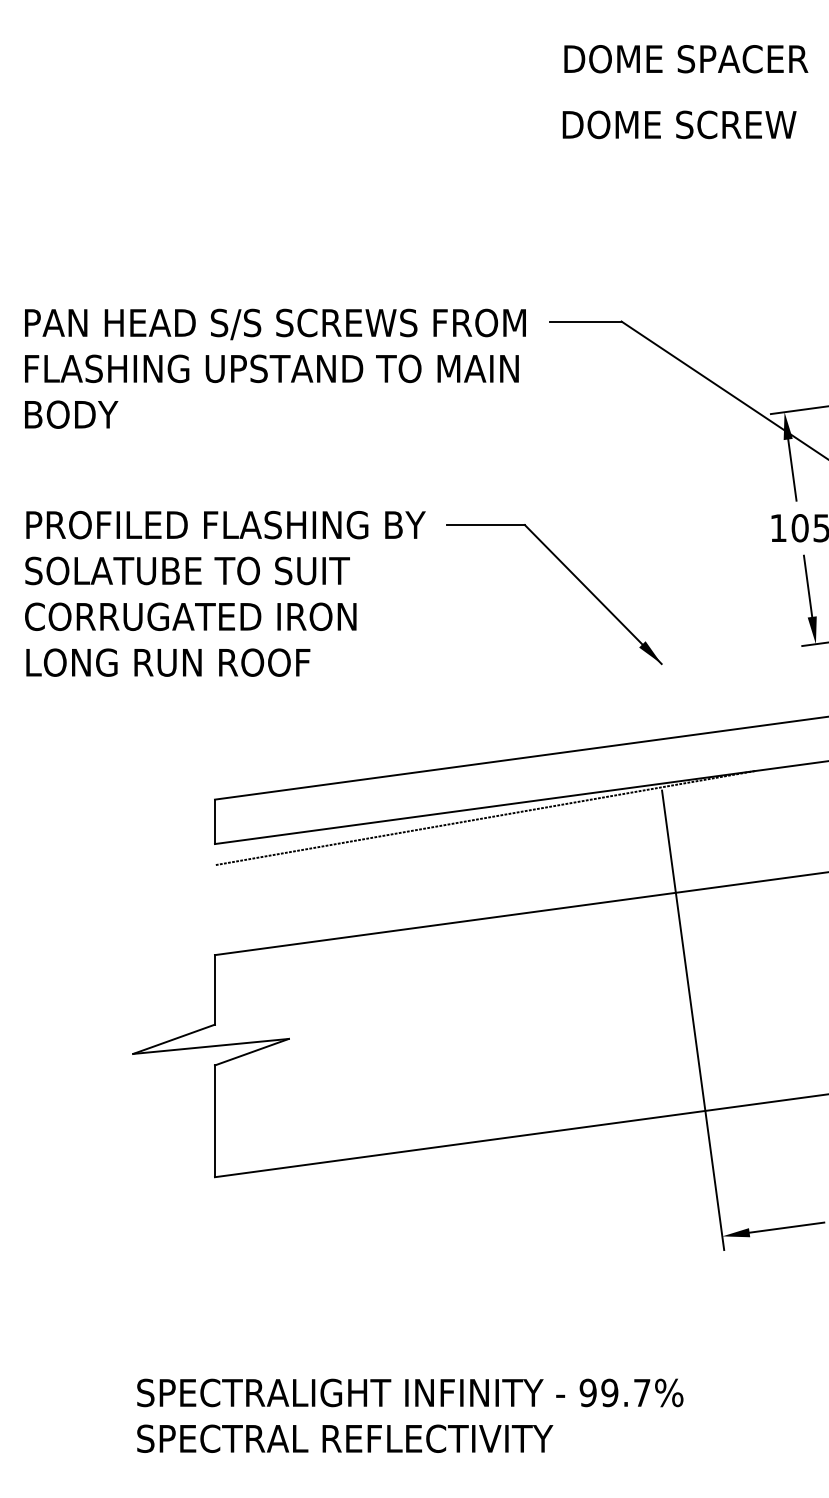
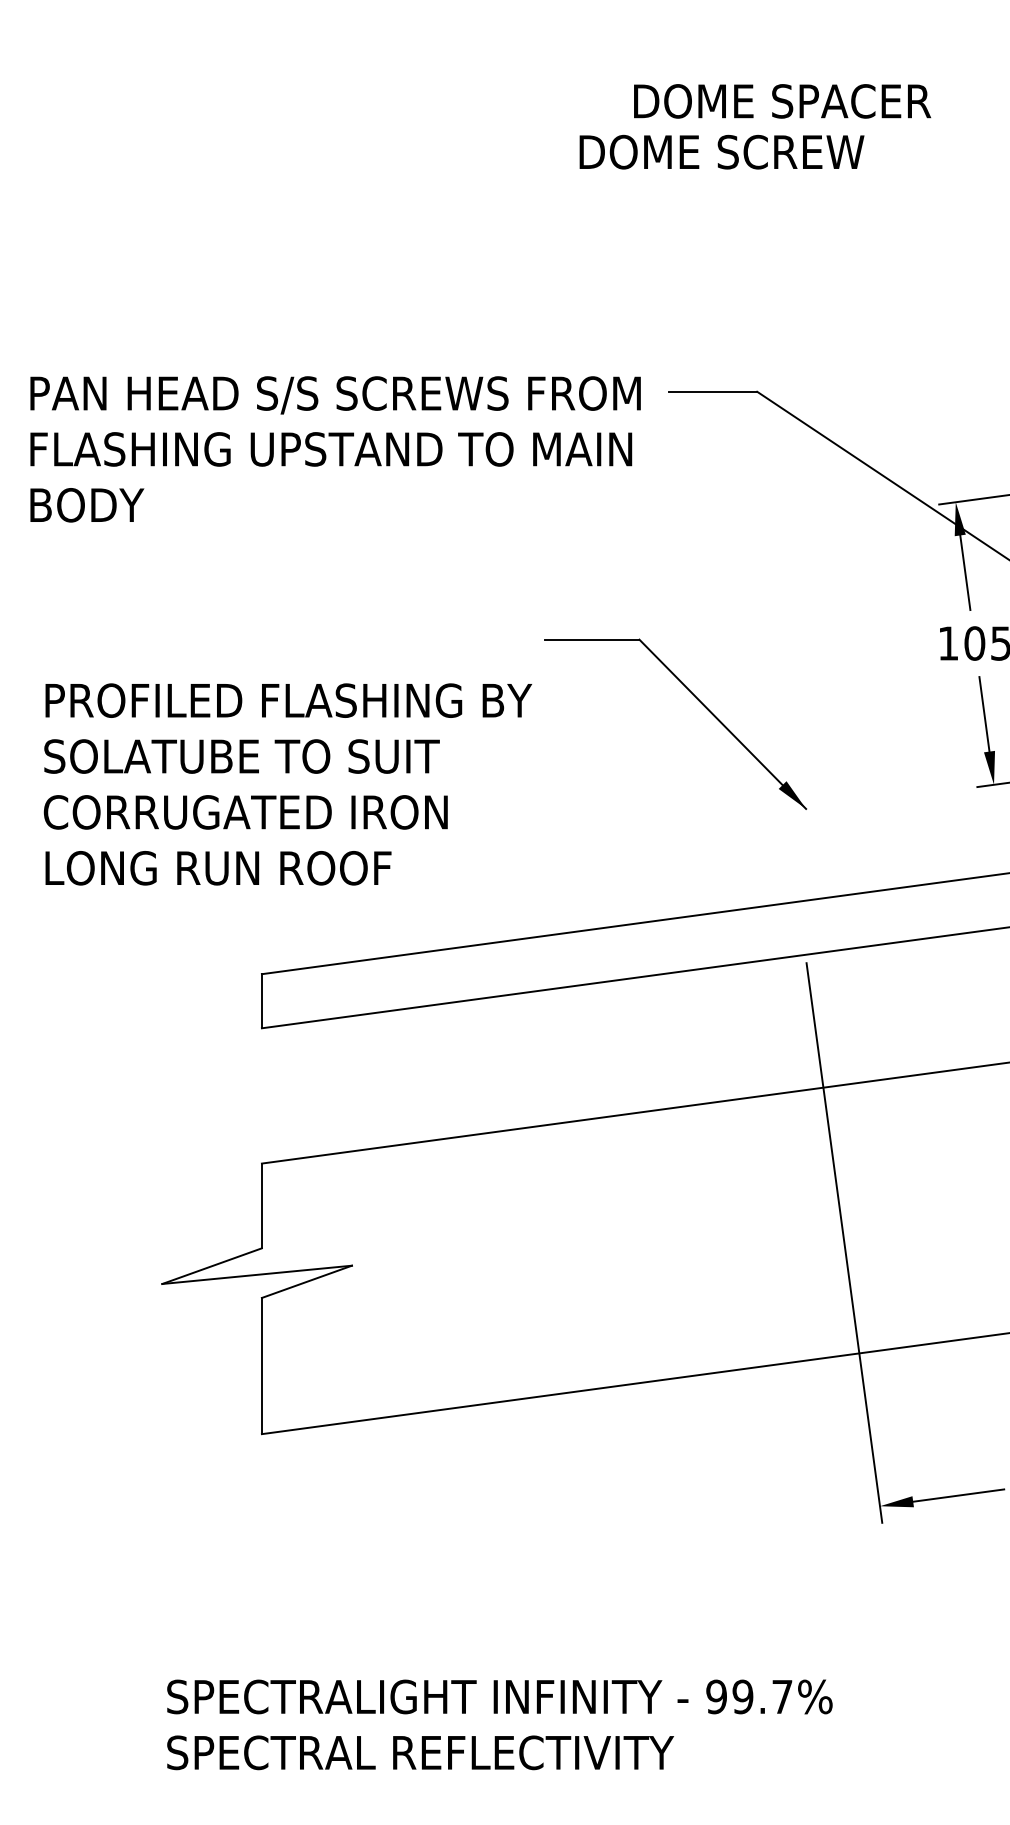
text: (686, 59) -> (782, 101), moved
text: (679, 124) -> (721, 151), moved
text: (225, 593) -> (288, 783), moved
line: (484, 818) -> (590, 997), removed

